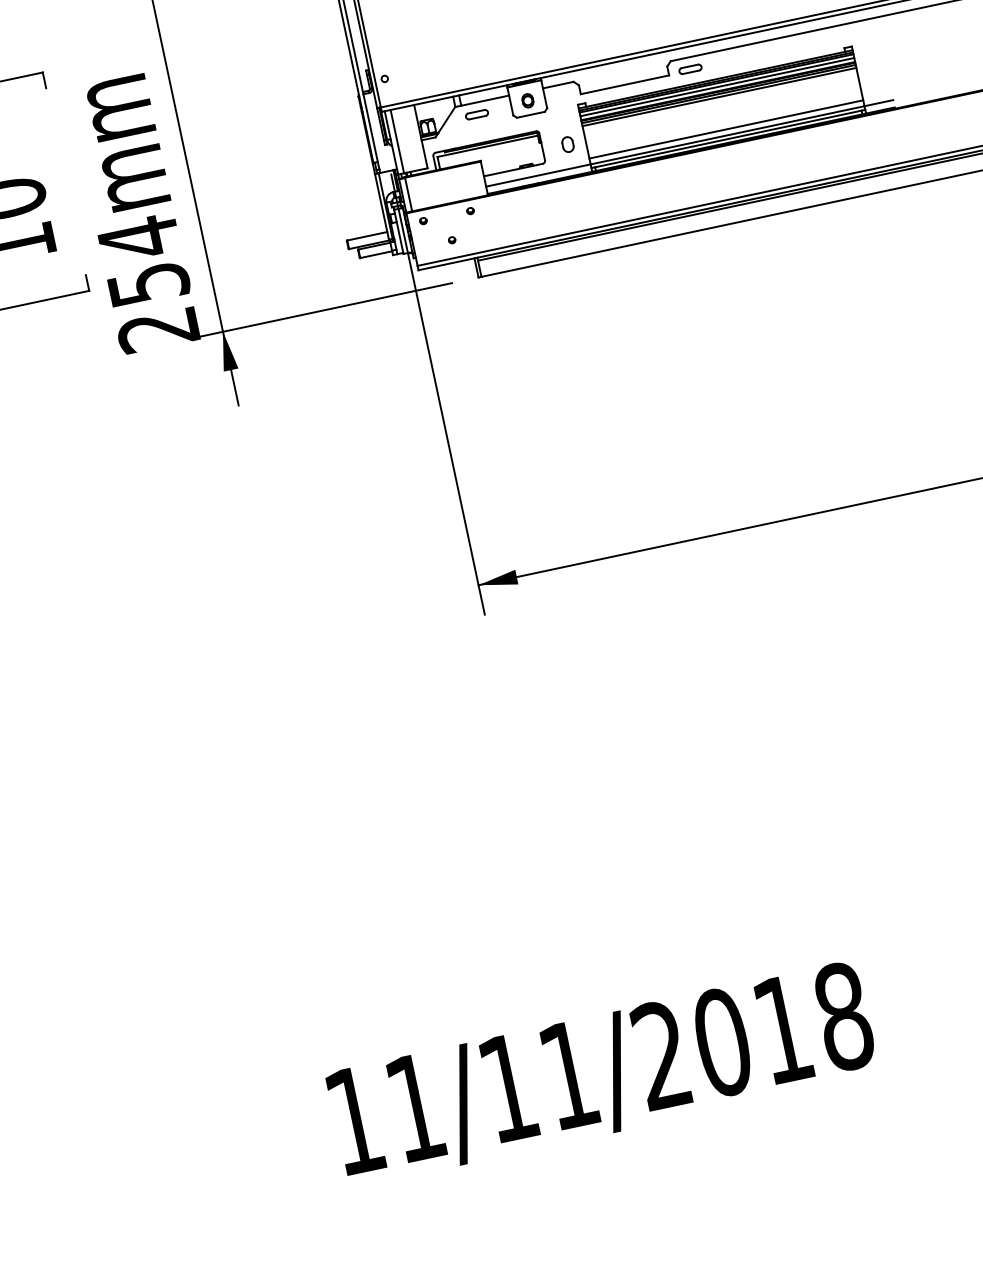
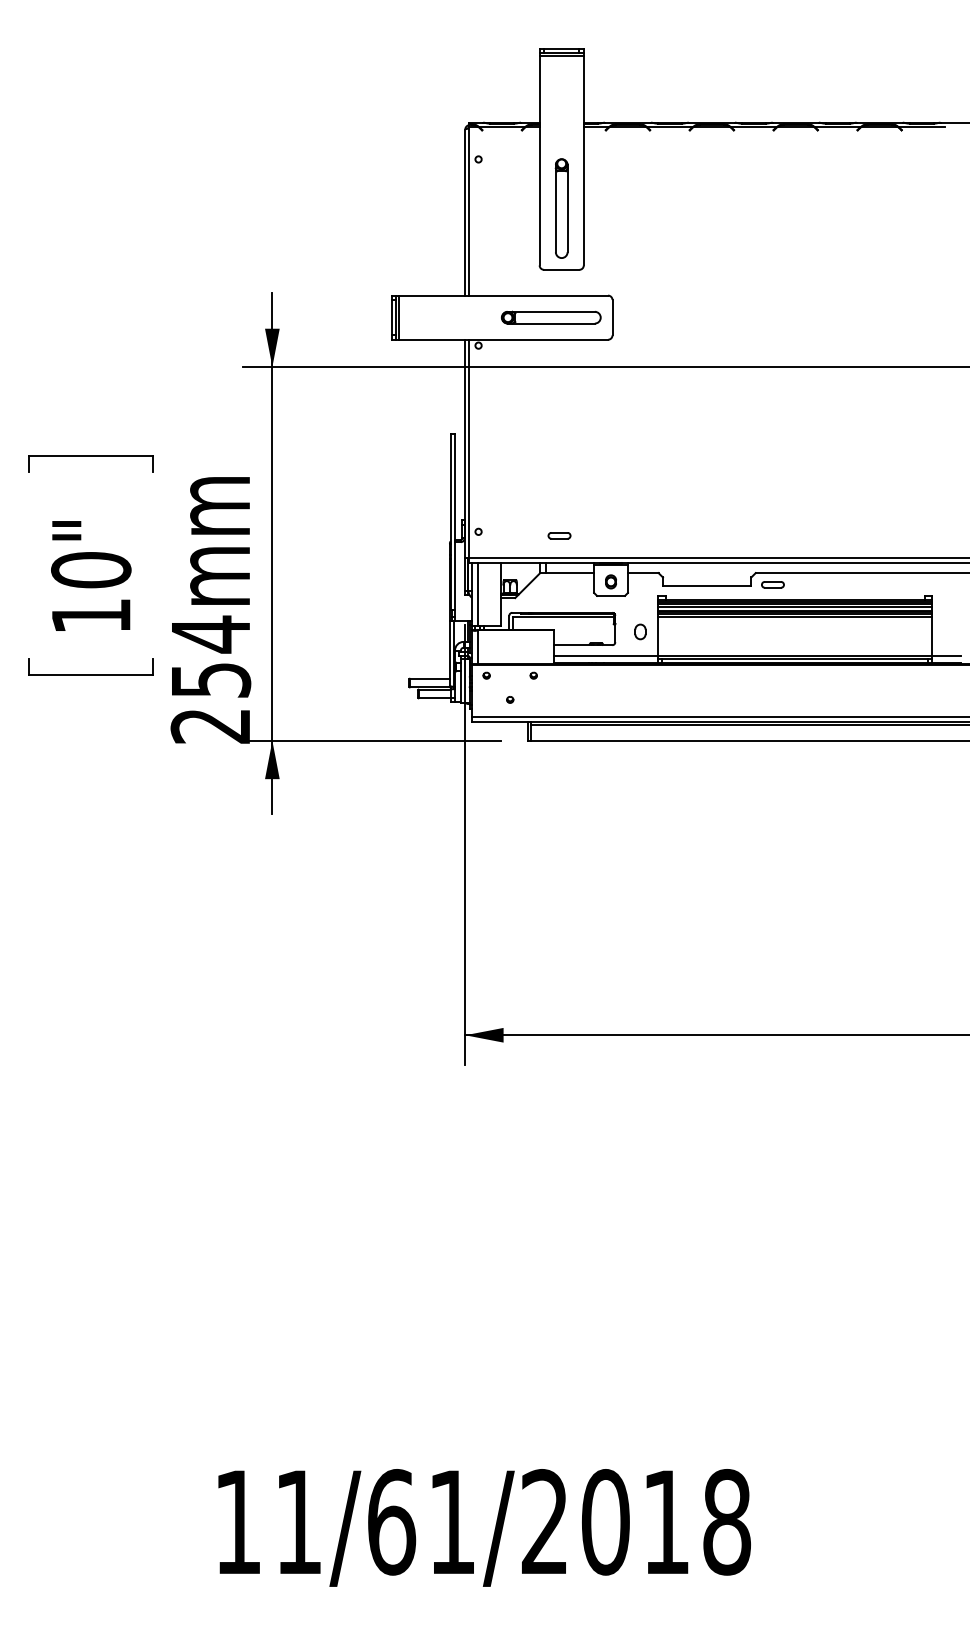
part: (476, 114) -> (559, 535), moved
line: (725, 129) -> (794, 649), removed
text: (509, 1088) -> (392, 1522), 11/11/2018 -> 11/61/2018

